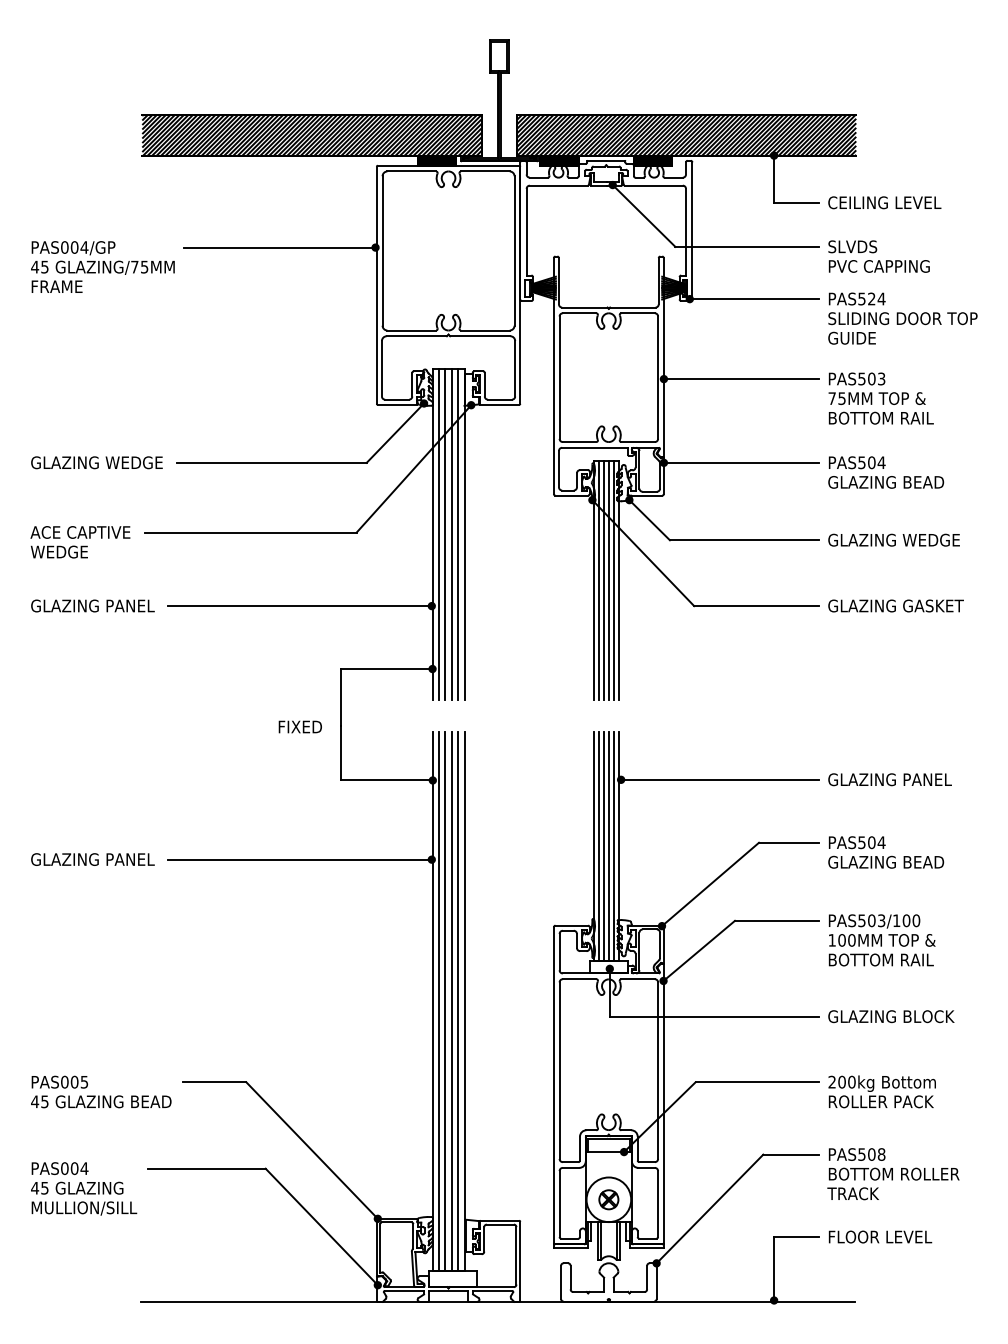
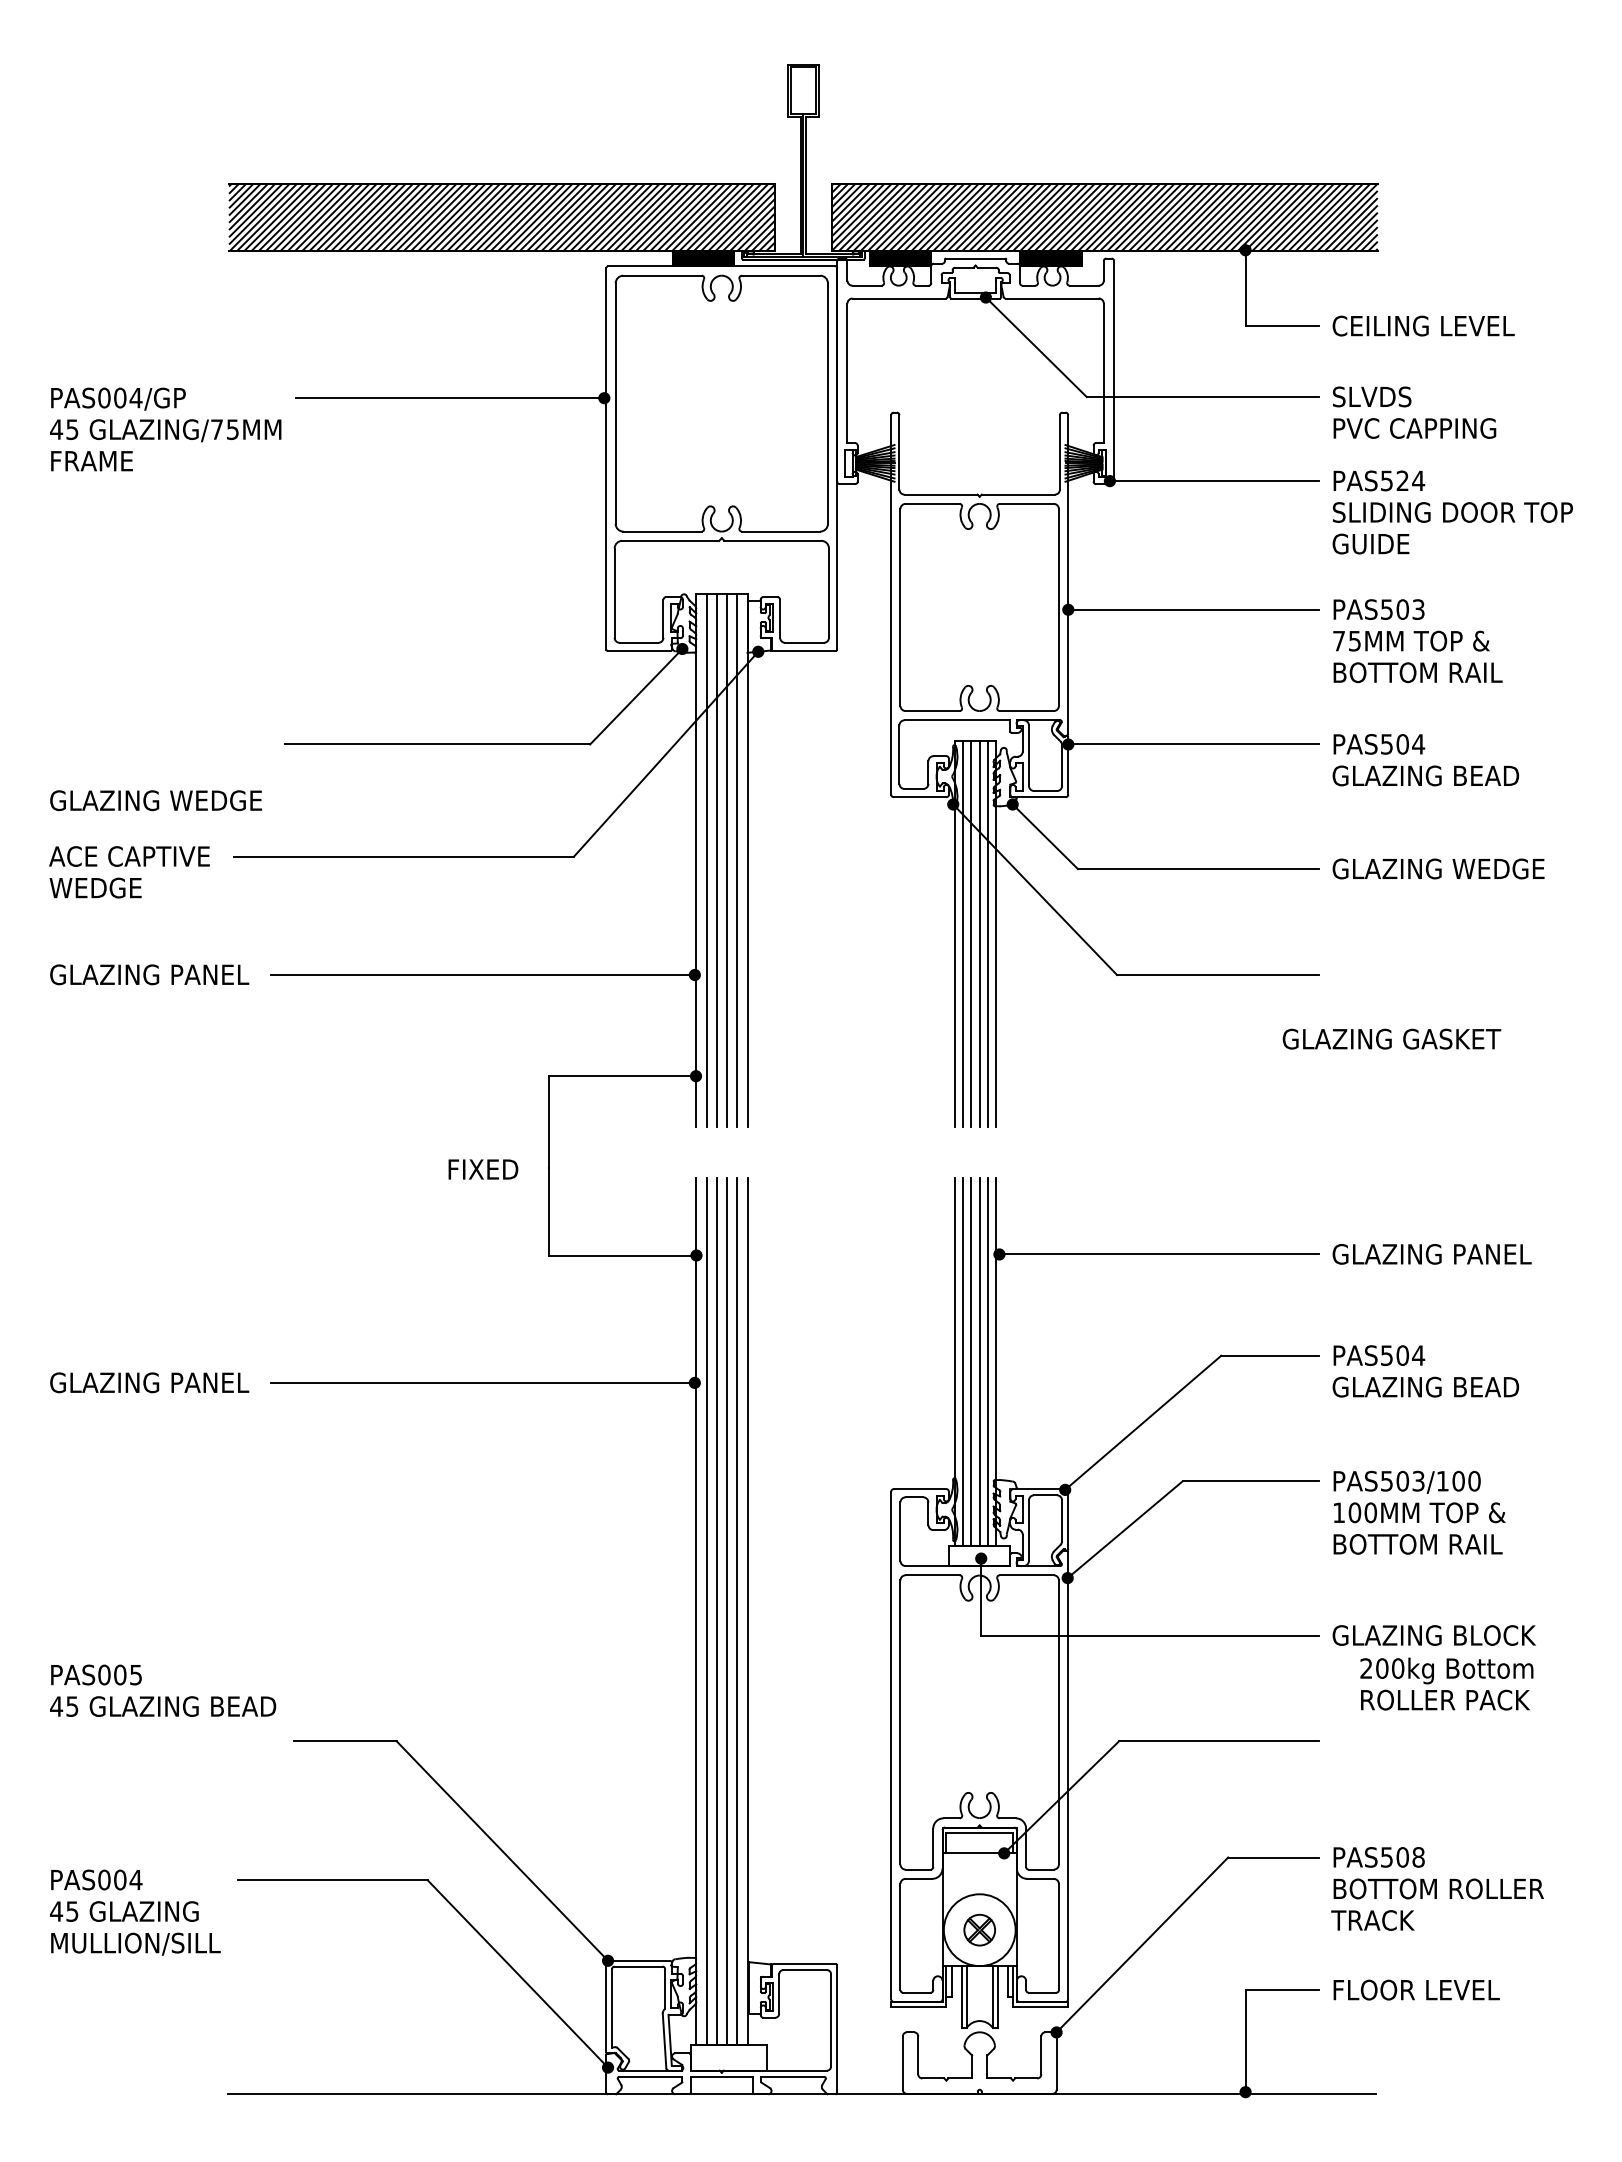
text: (96, 462) -> (155, 800), moved
text: (895, 605) -> (1391, 1038), moved
text: (101, 1091) -> (163, 1689), moved
text: (881, 1091) -> (1445, 1683), moved

